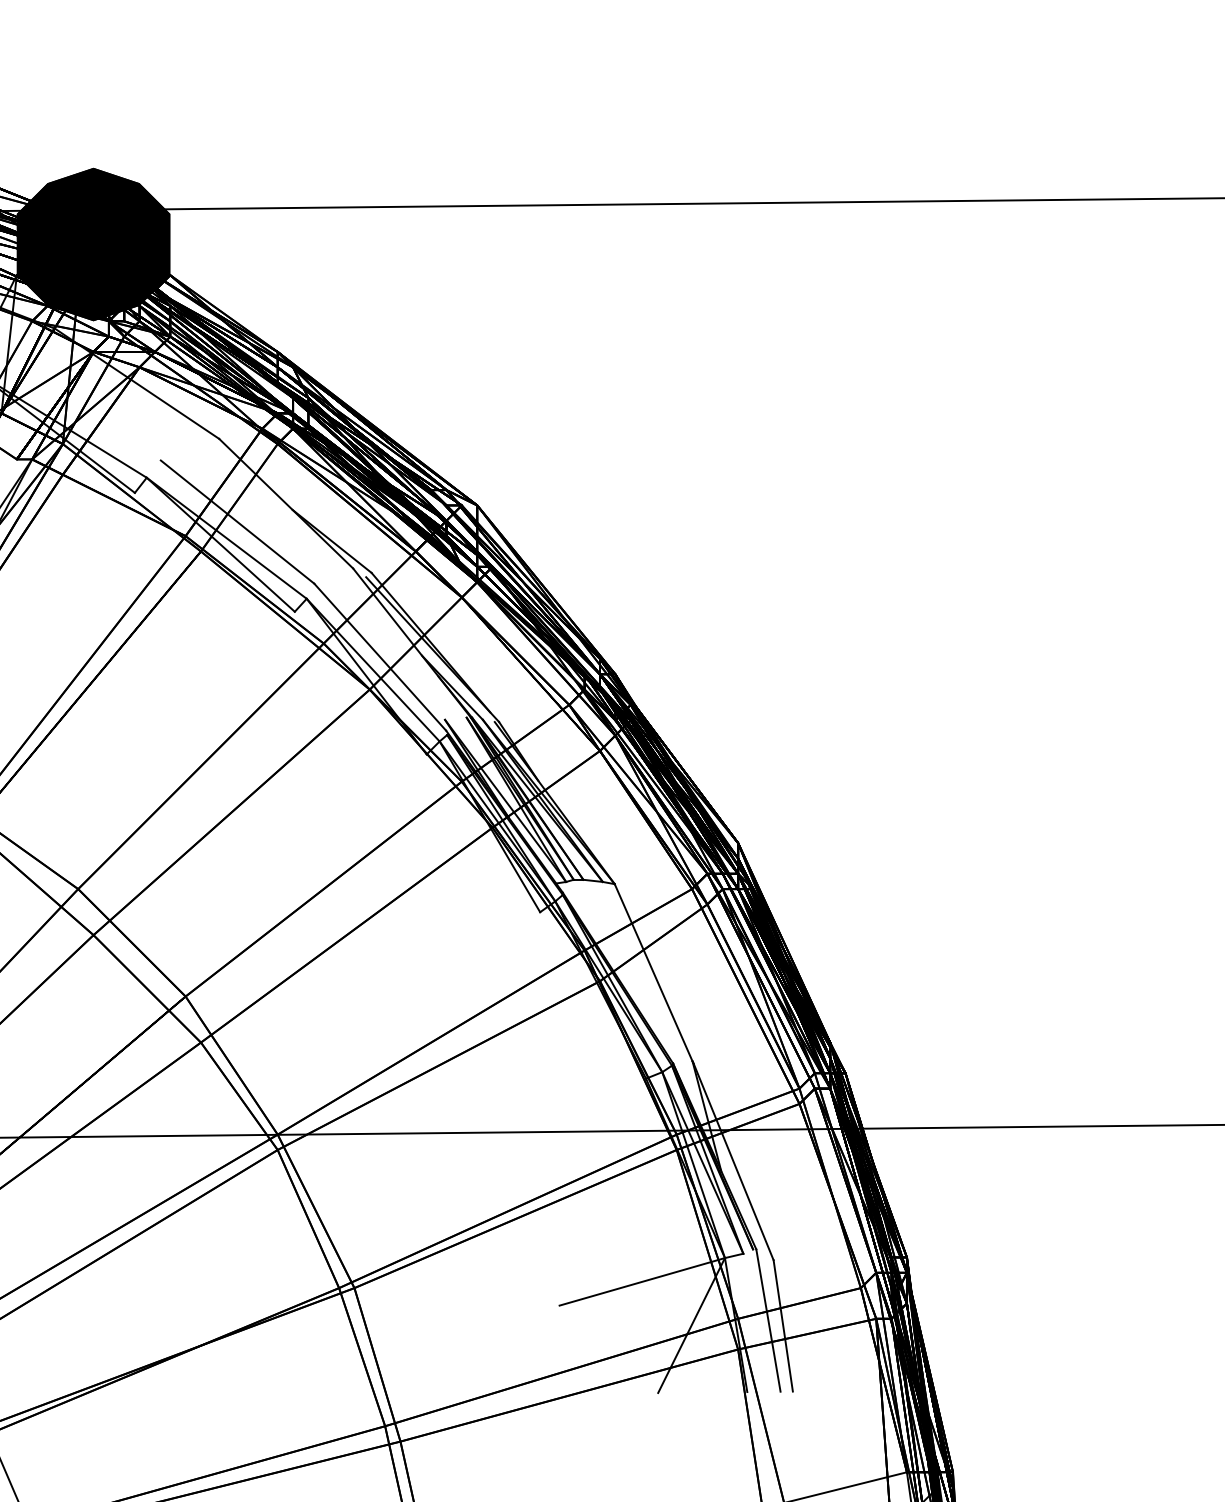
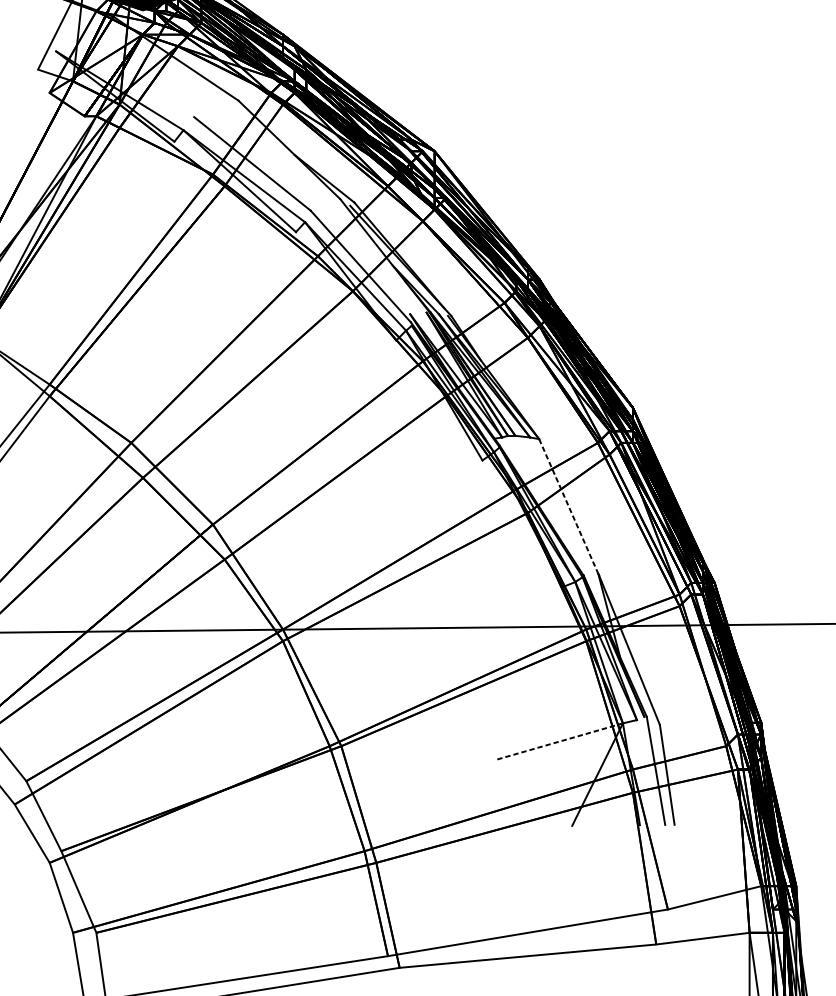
line: (653, 972) -> (568, 506), solid -> dashed
line: (641, 1281) -> (559, 741), solid -> dashed

